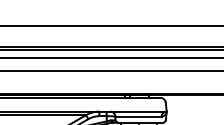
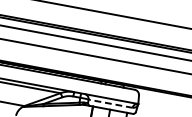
line: (138, 116) -> (110, 103), solid -> dashed

